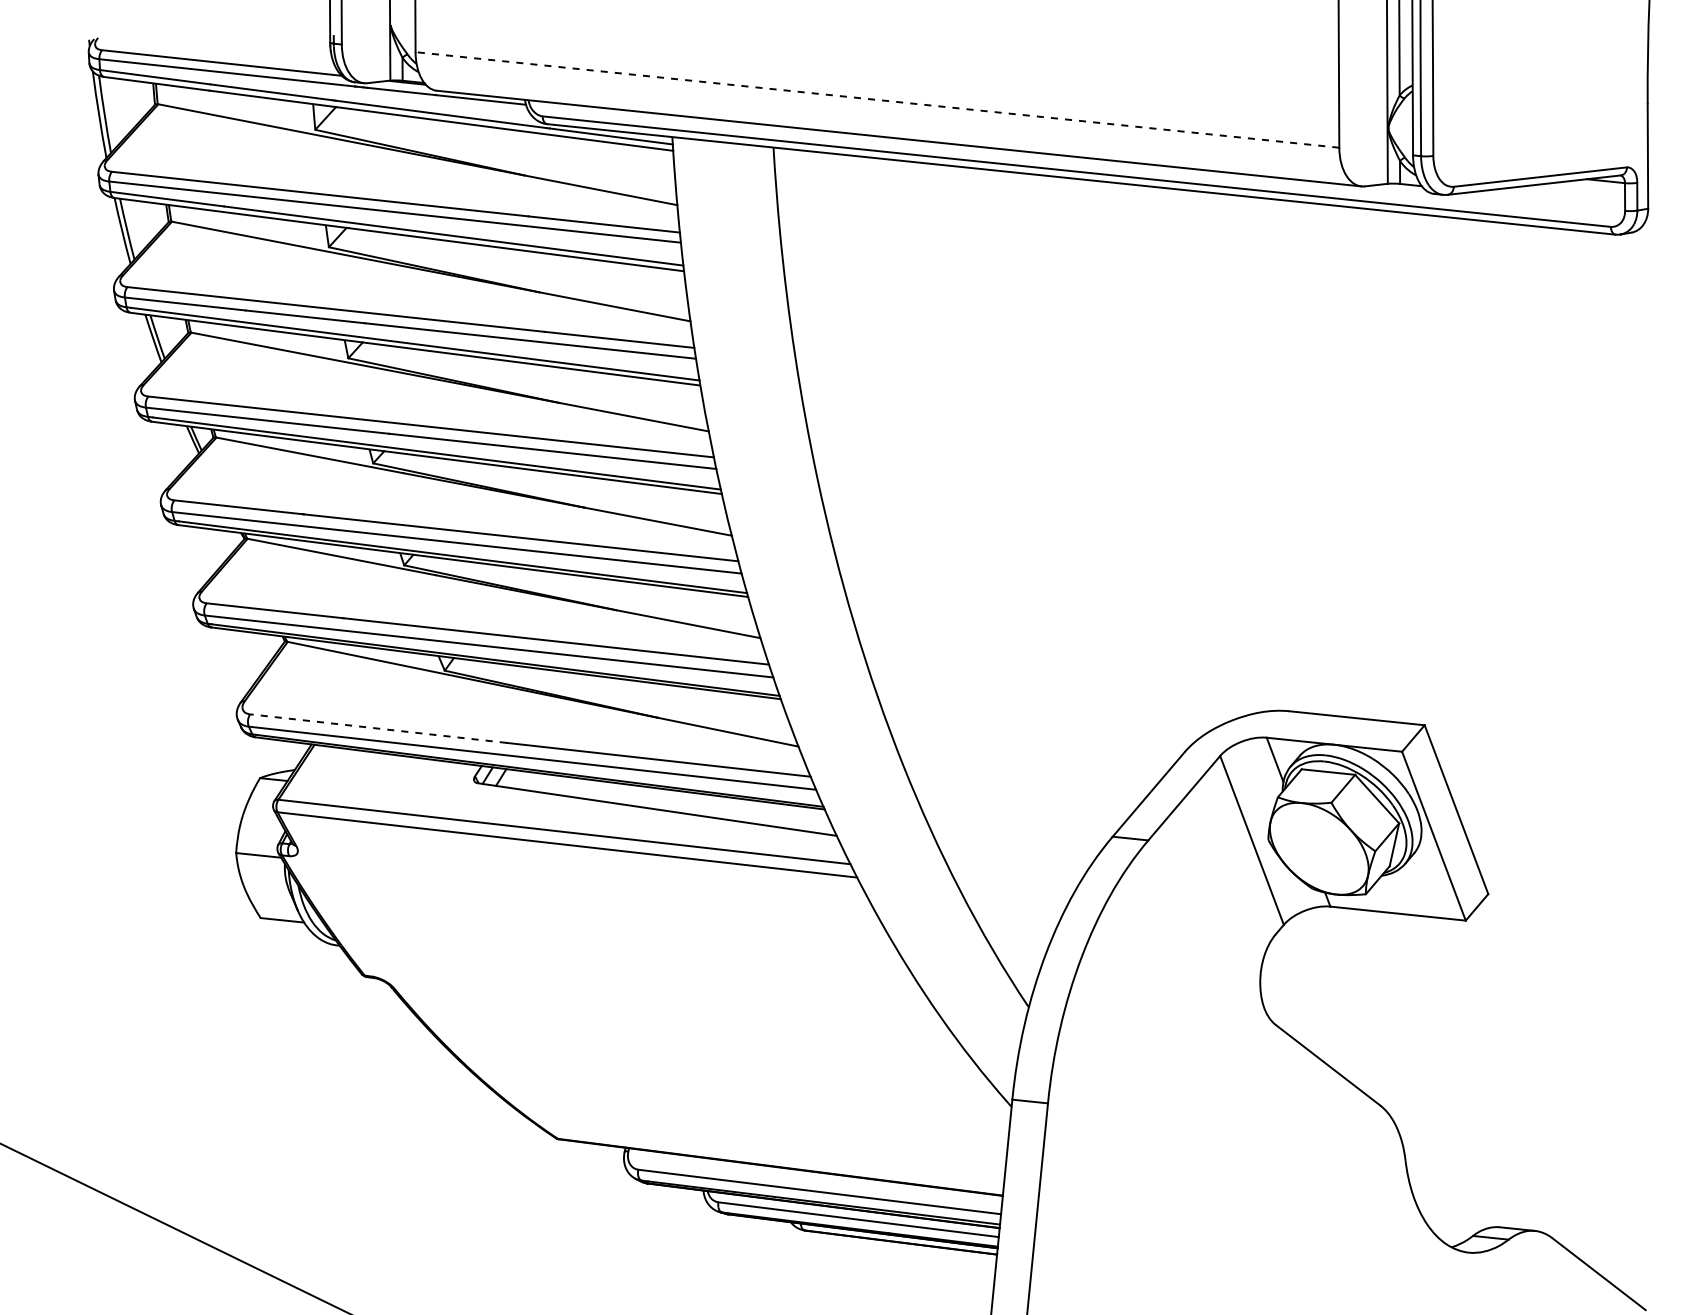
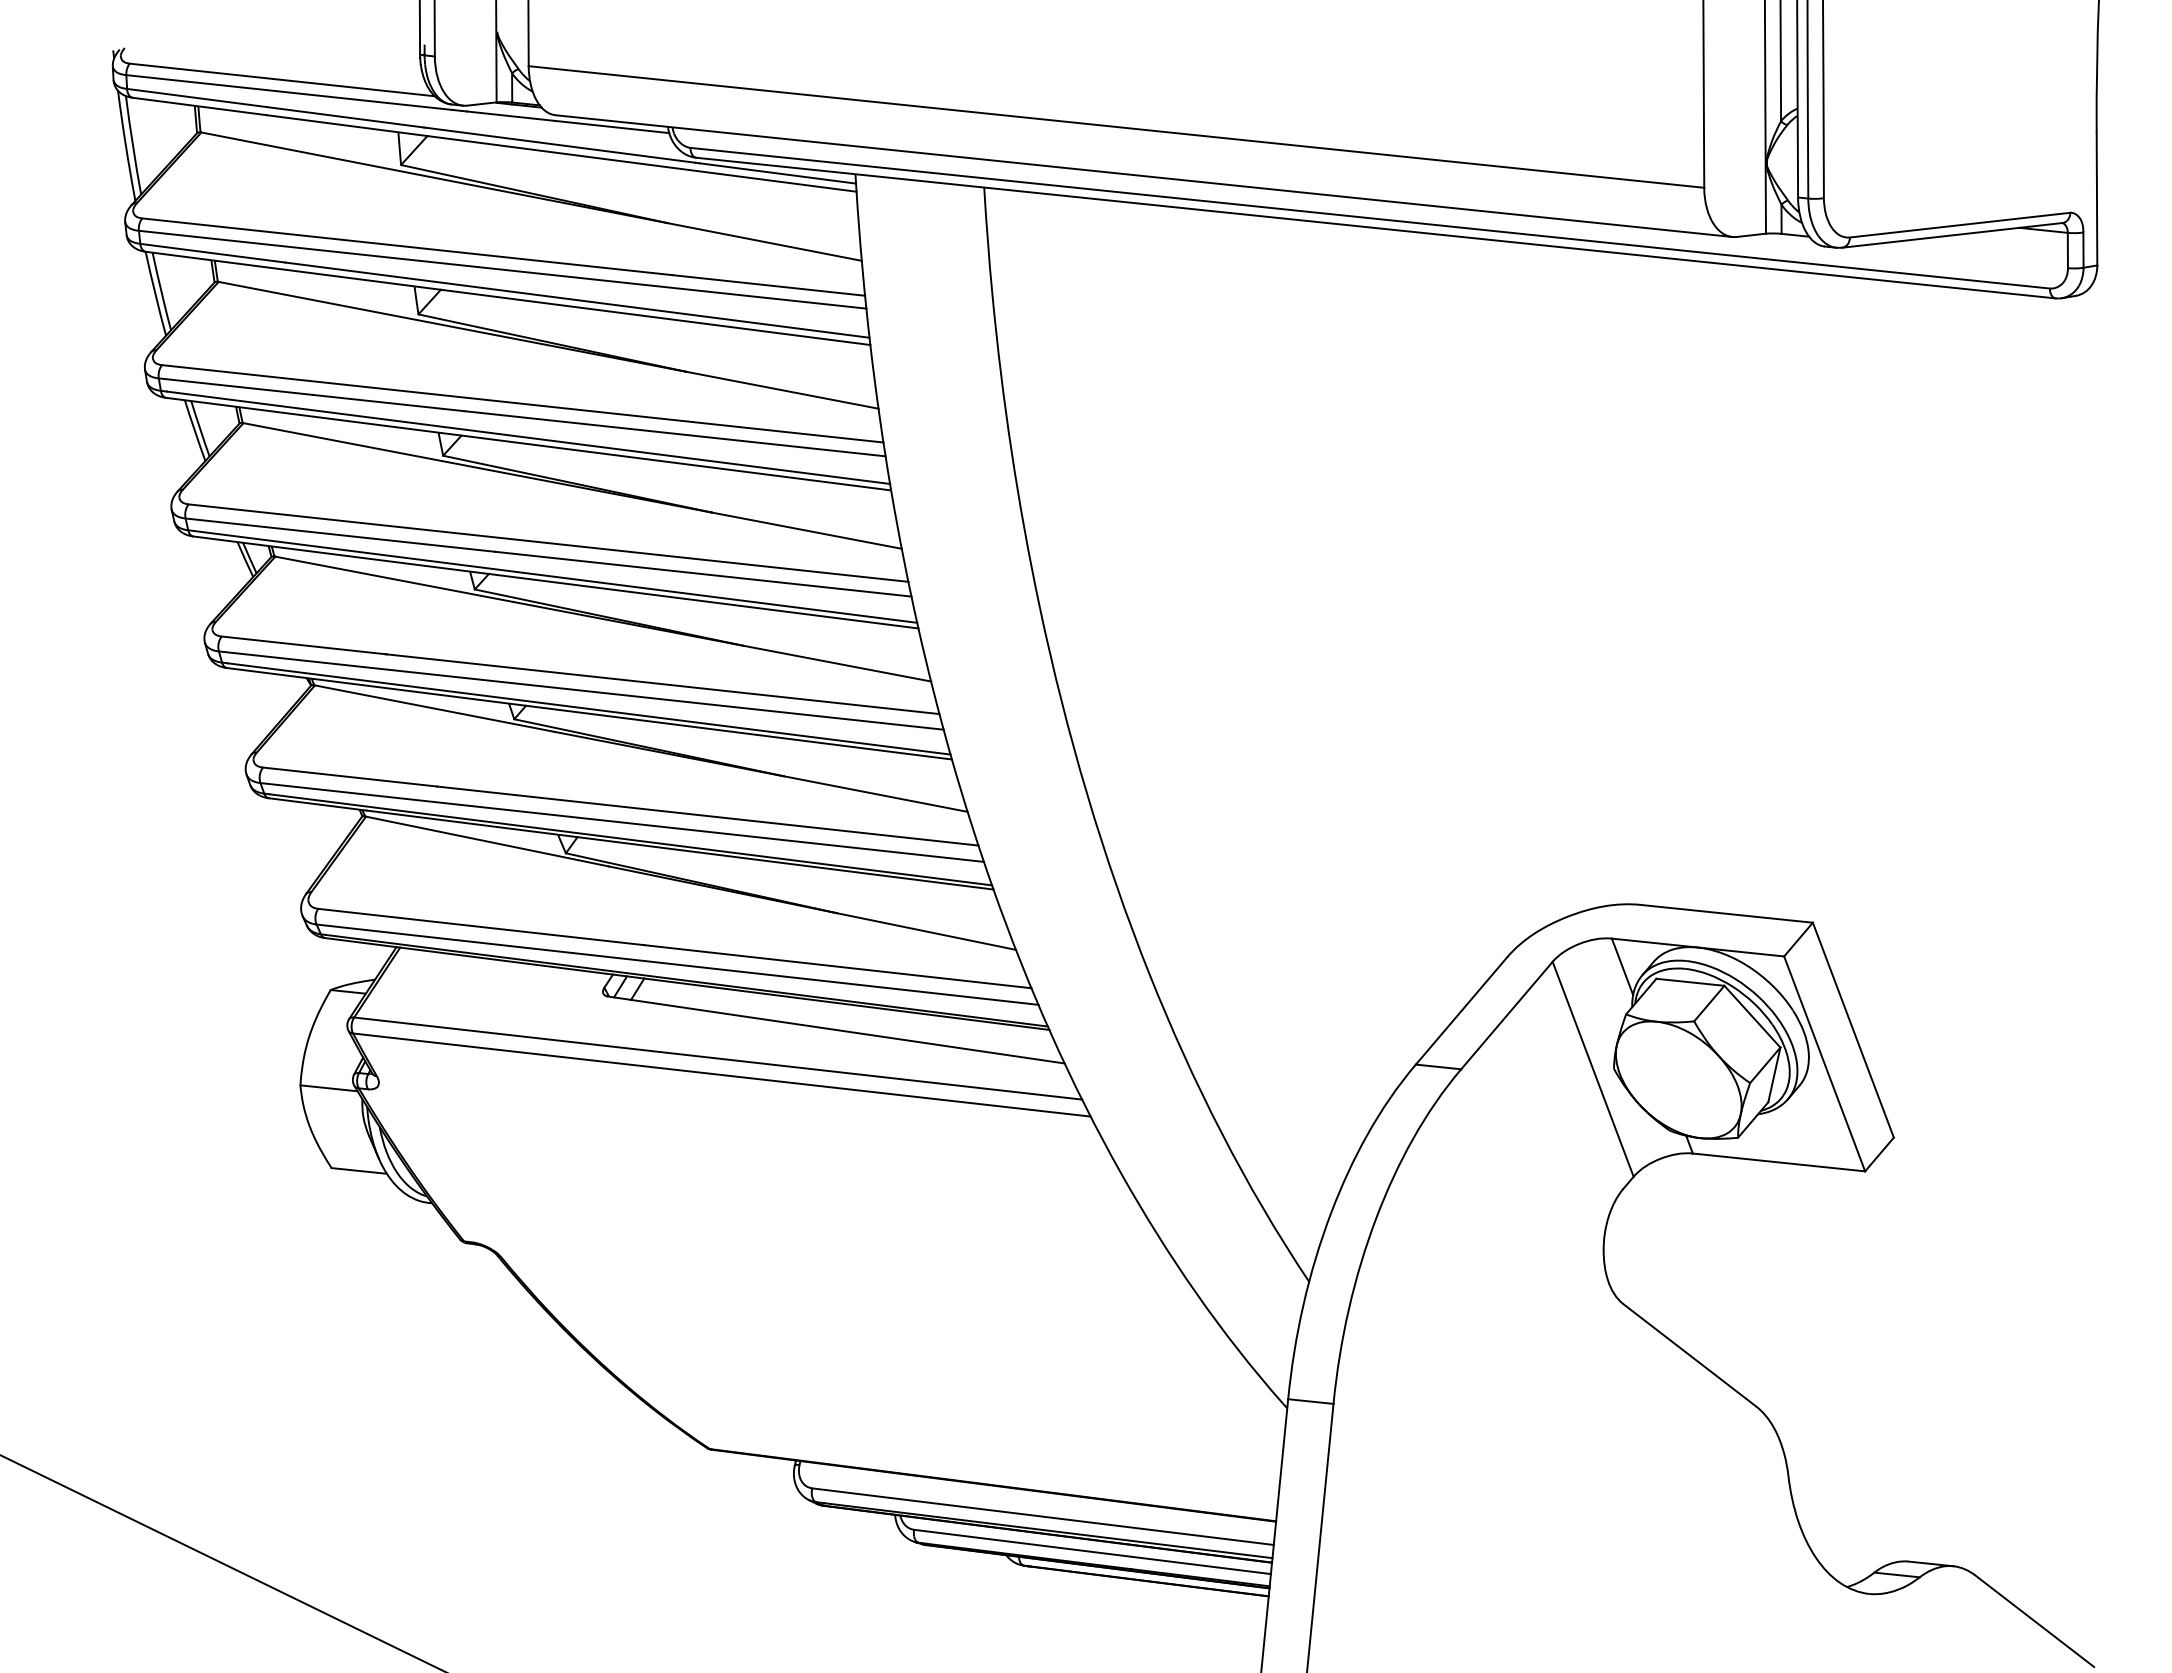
line: (877, 99) -> (1116, 126), dashed -> solid
line: (378, 728) -> (481, 926), dashed -> solid

